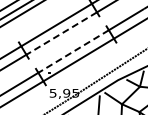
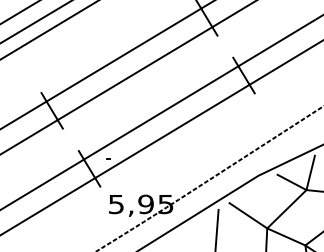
line: (61, 33) -> (134, 73), dashed -> solid
line: (73, 51) -> (160, 112), dashed -> solid

